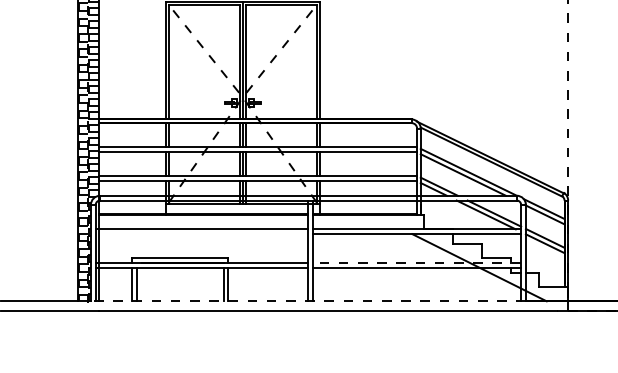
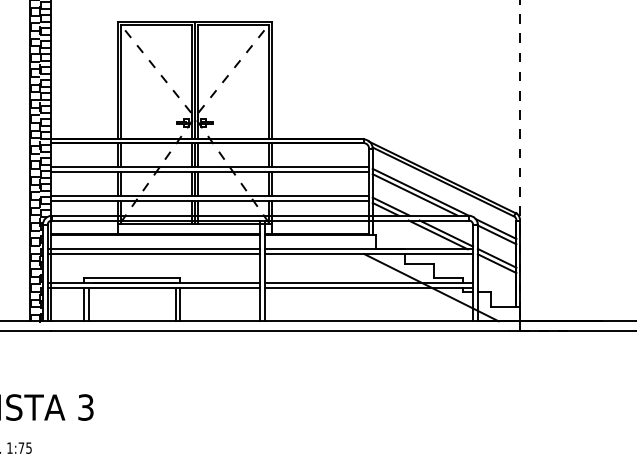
line: (201, 234) -> (153, 254), added
line: (416, 262) -> (368, 282), dashed -> solid
line: (307, 301) -> (259, 321), dashed -> solid

